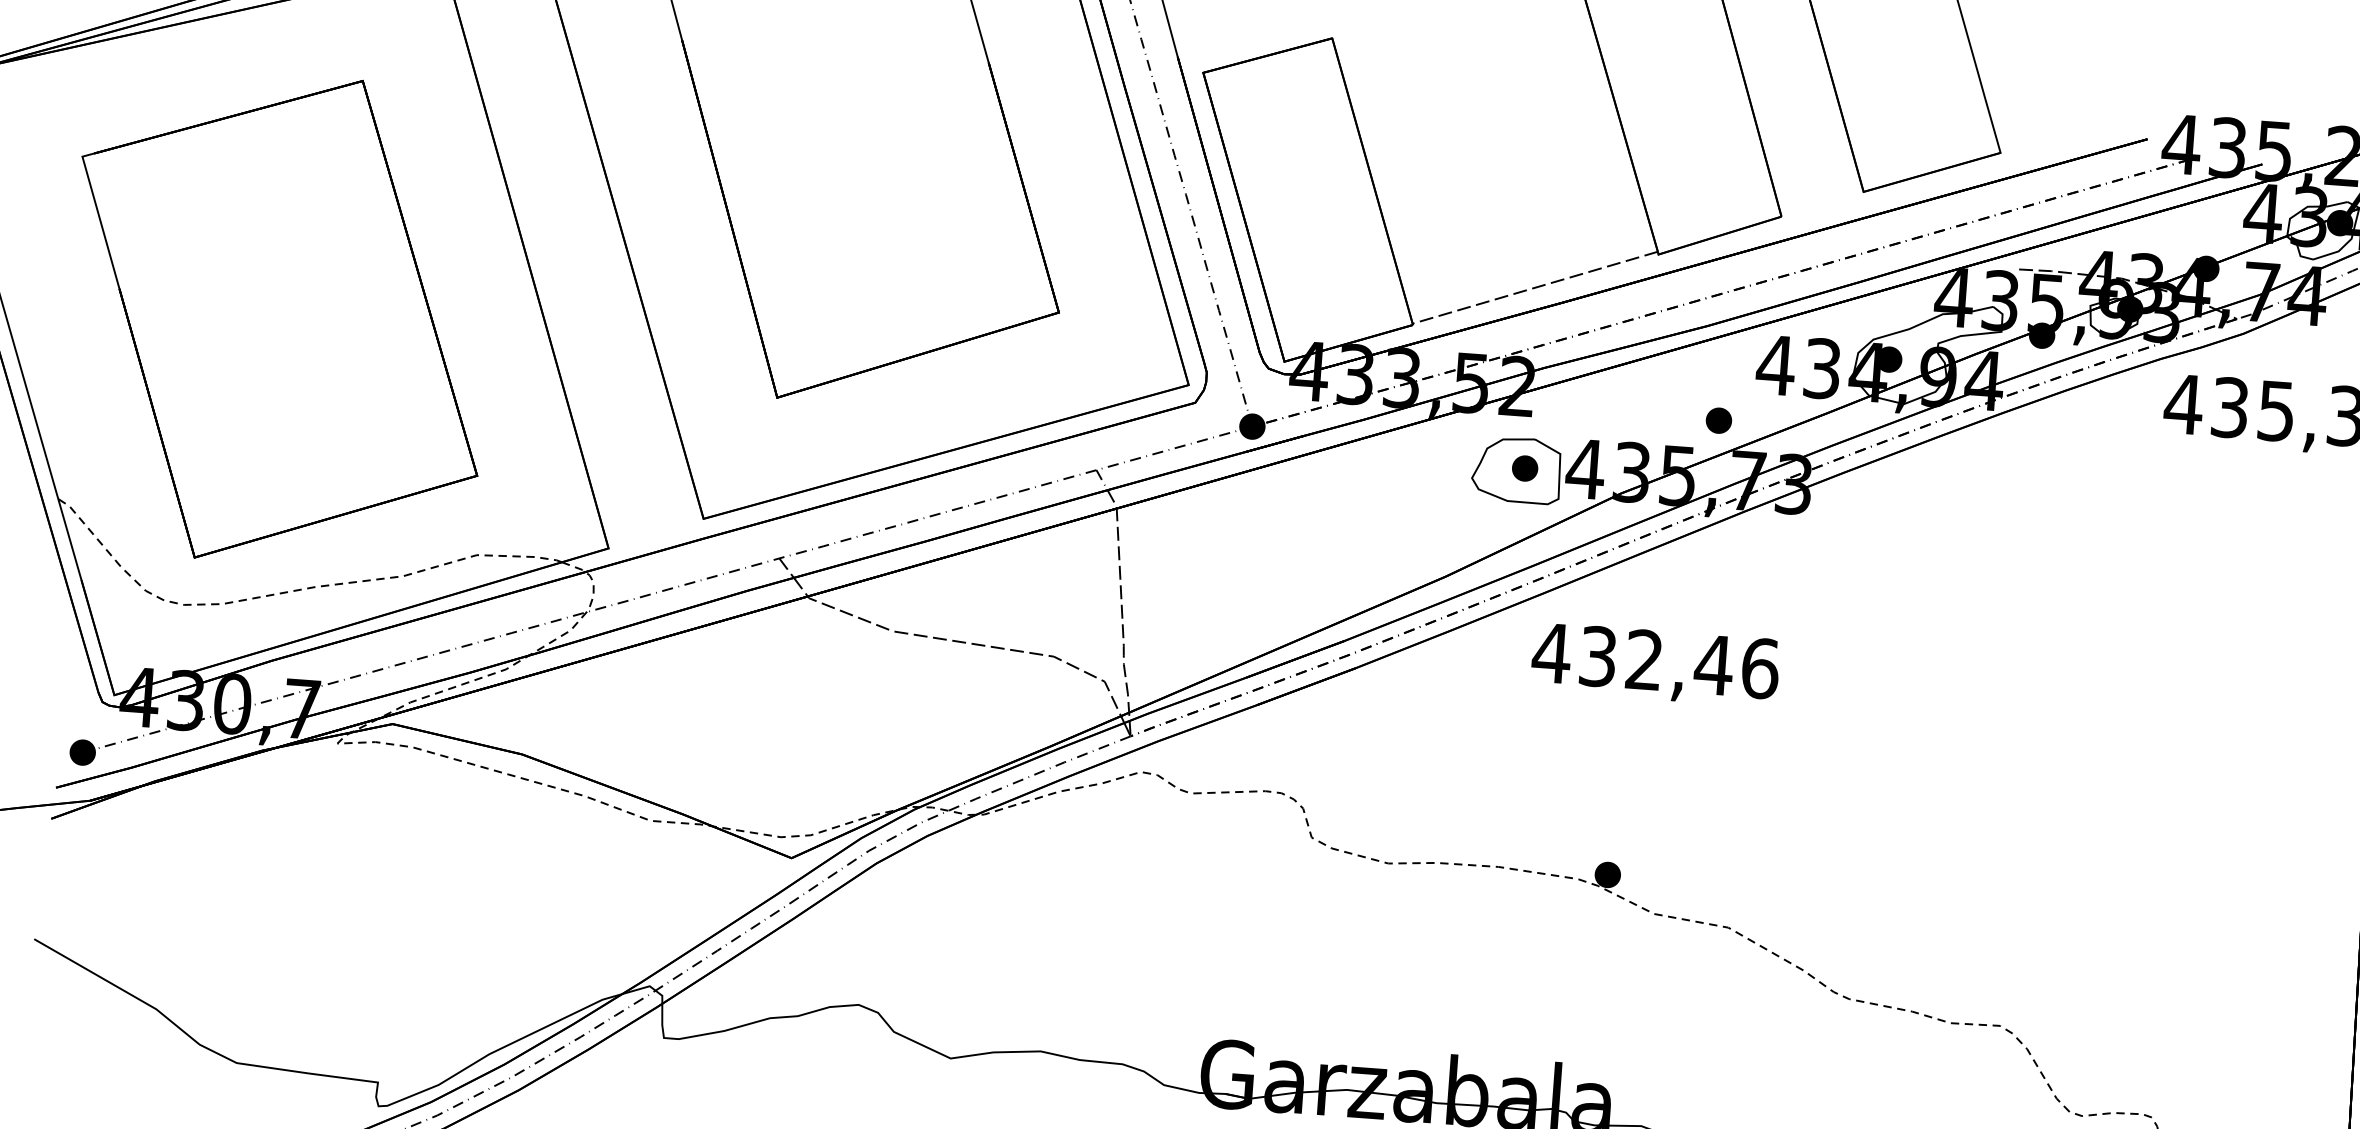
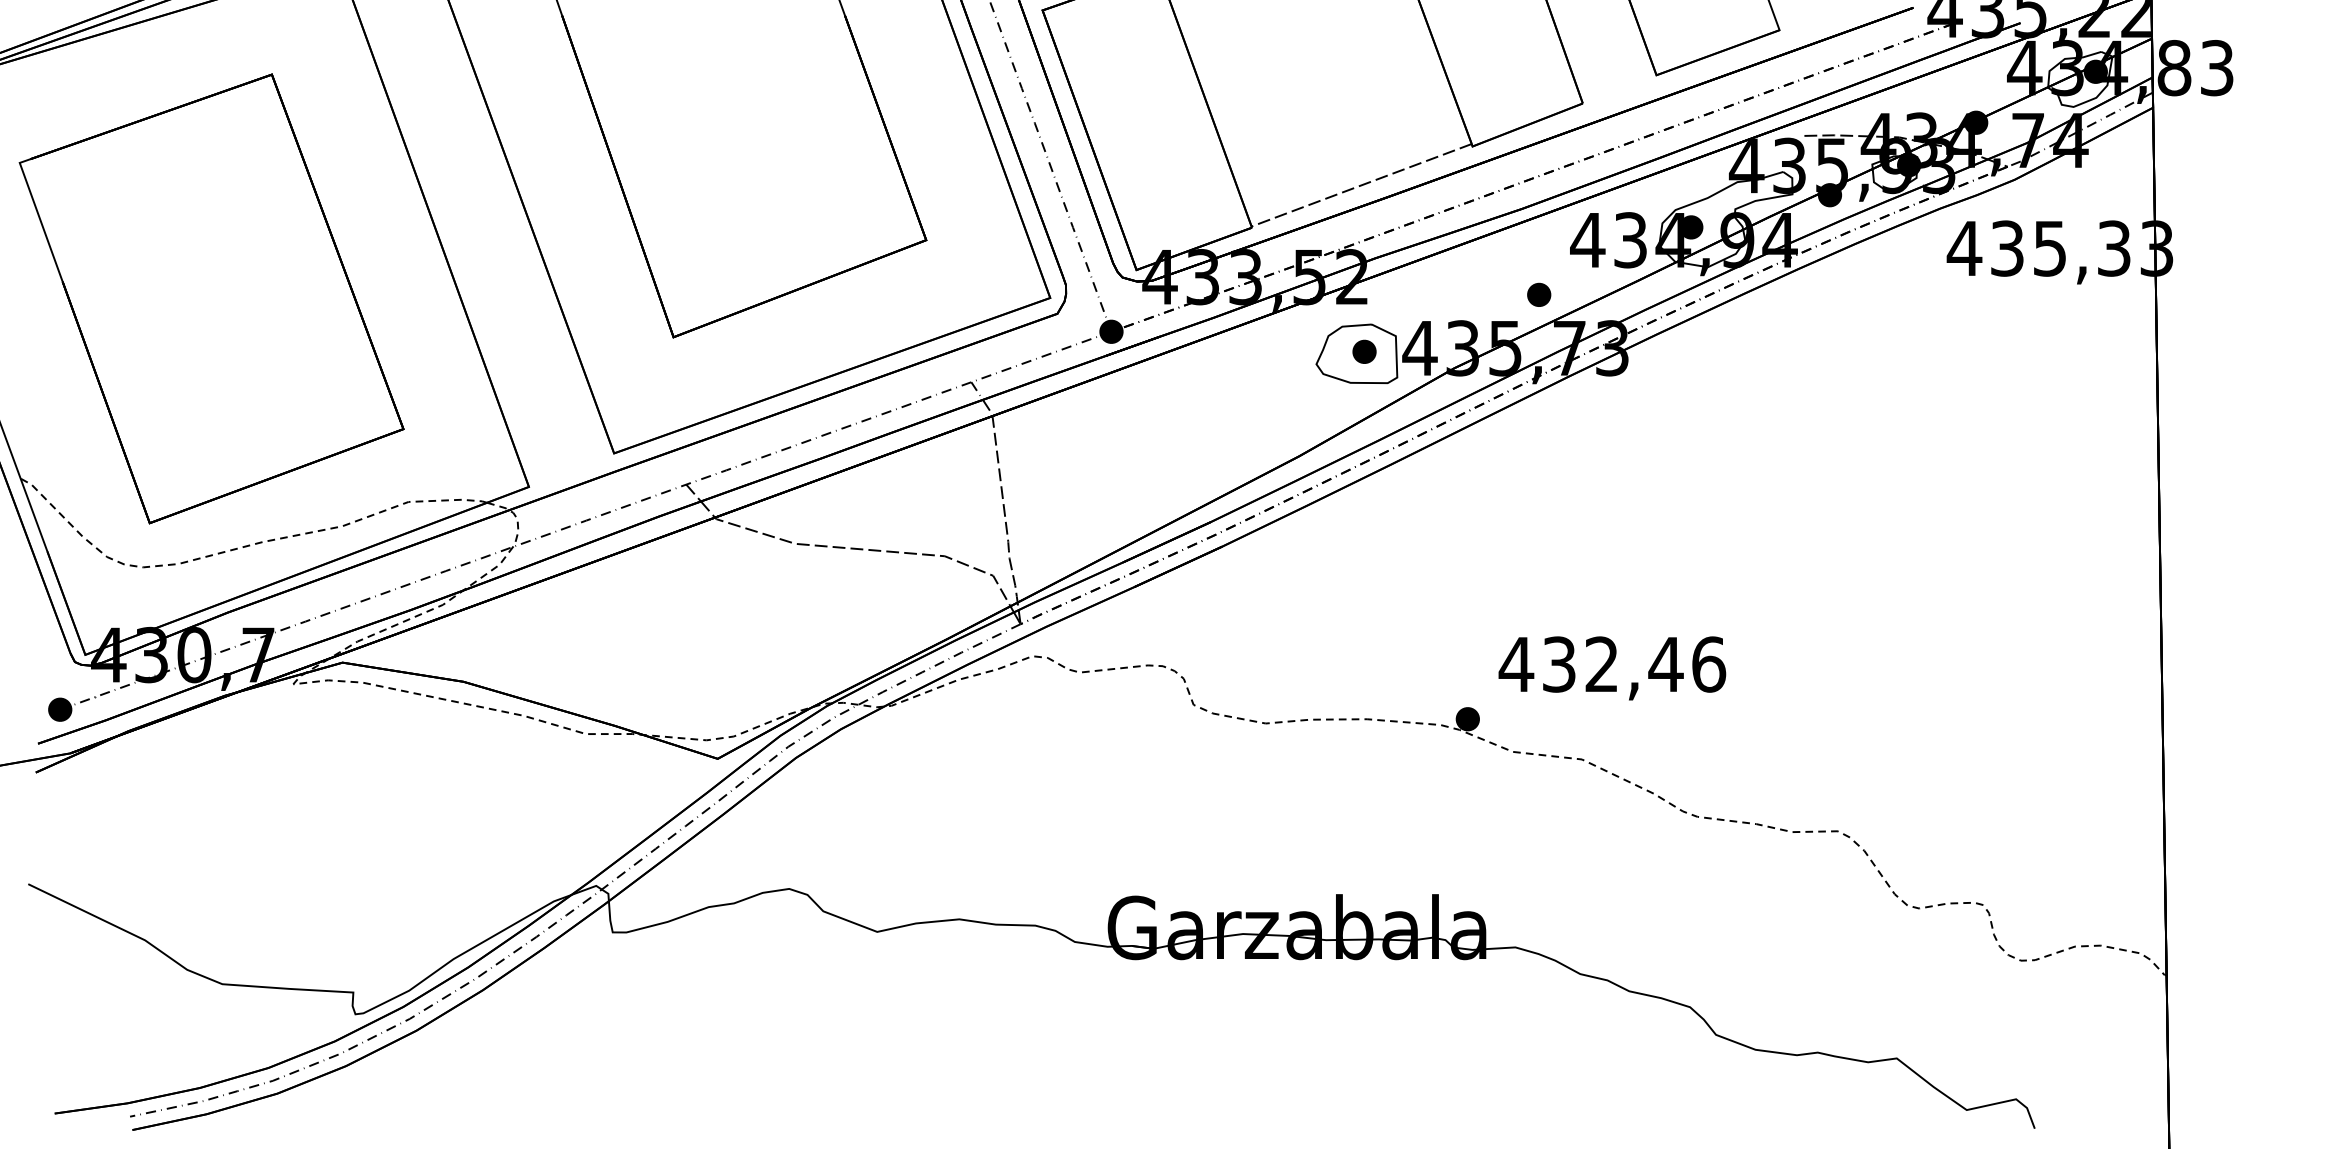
text: (1655, 665) -> (1612, 668), moved

